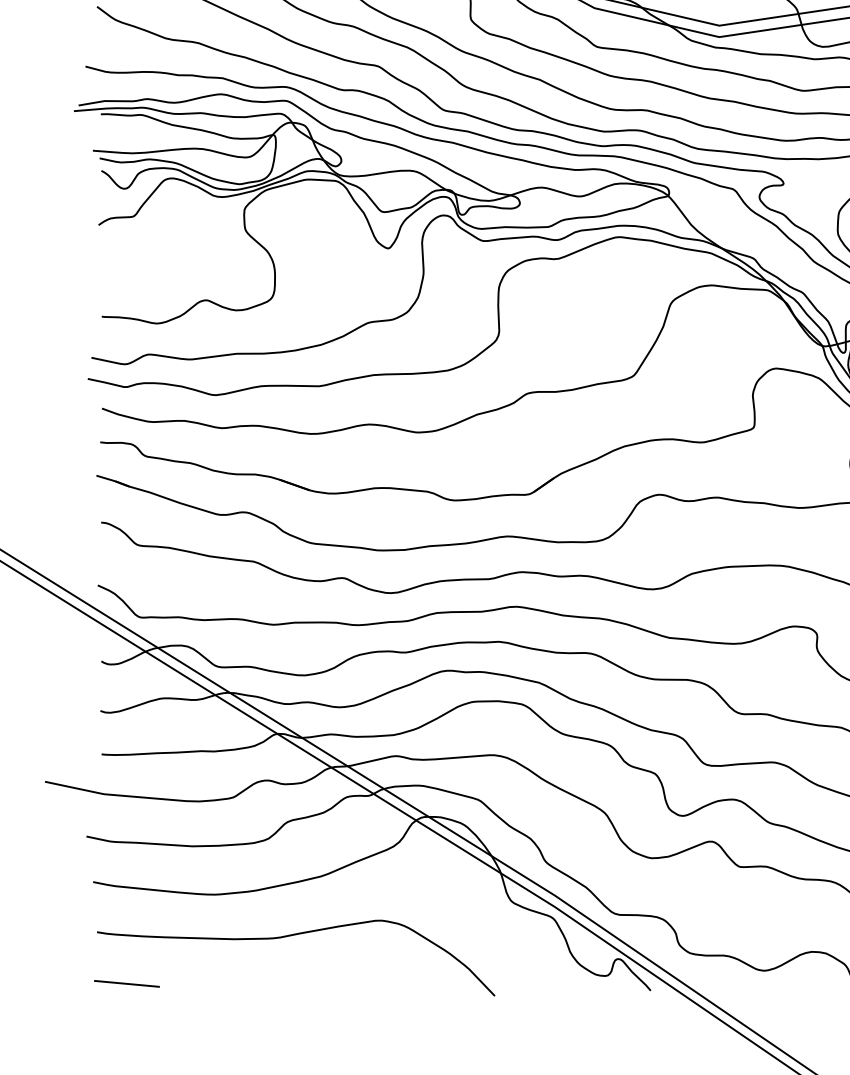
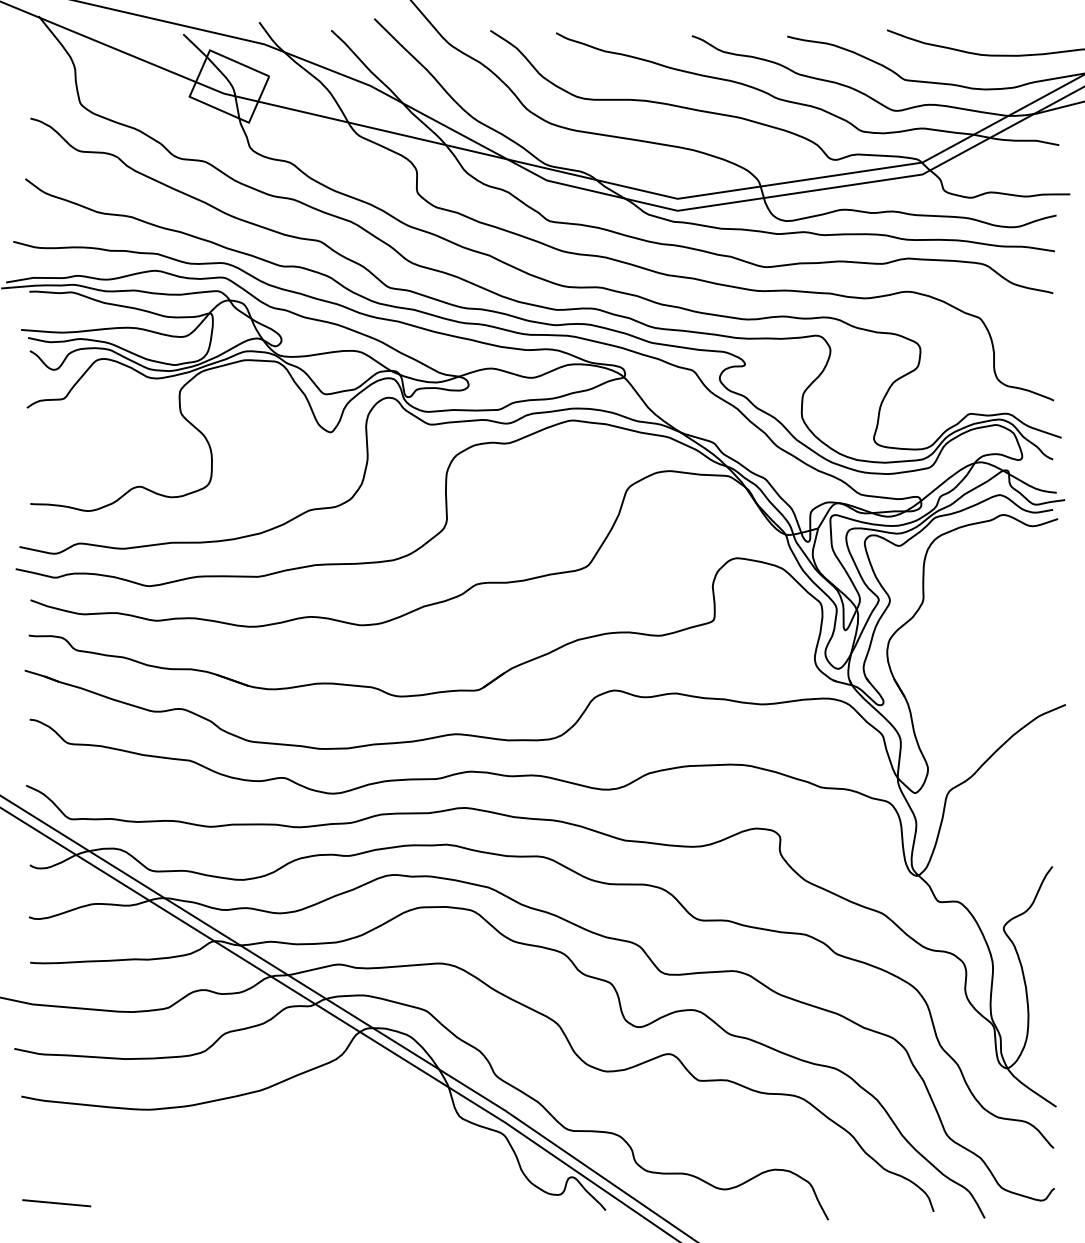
curve: (291, 936) -> (229, 1153), removed

